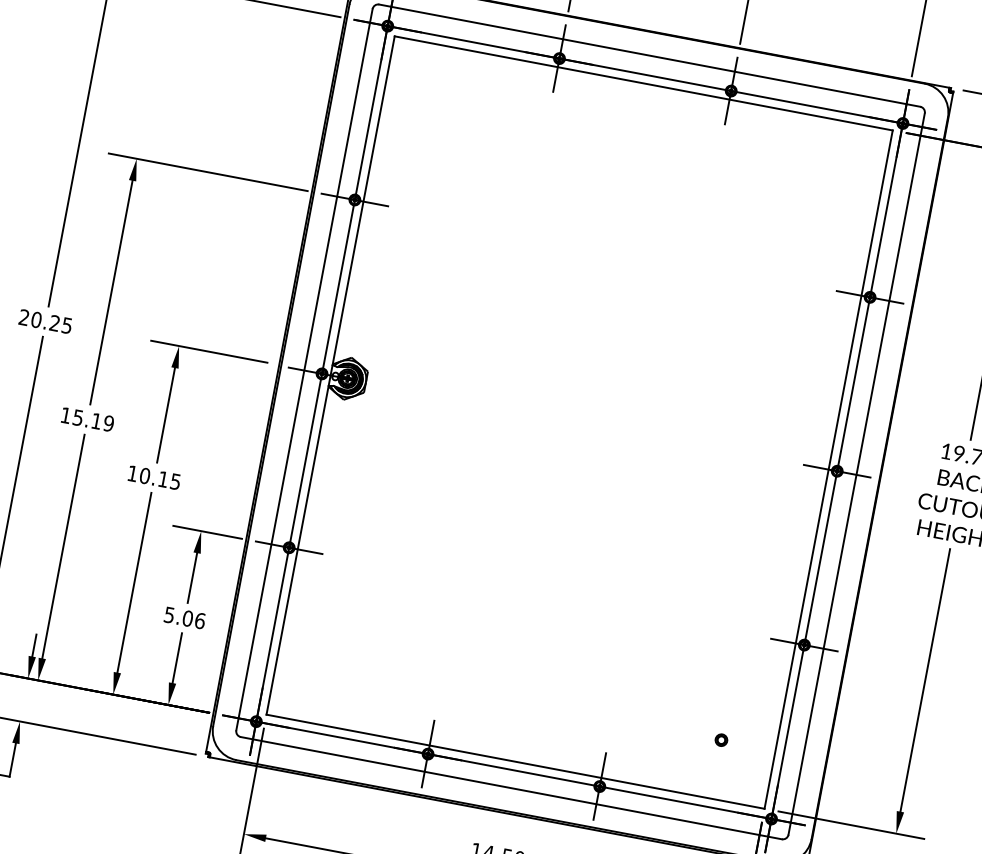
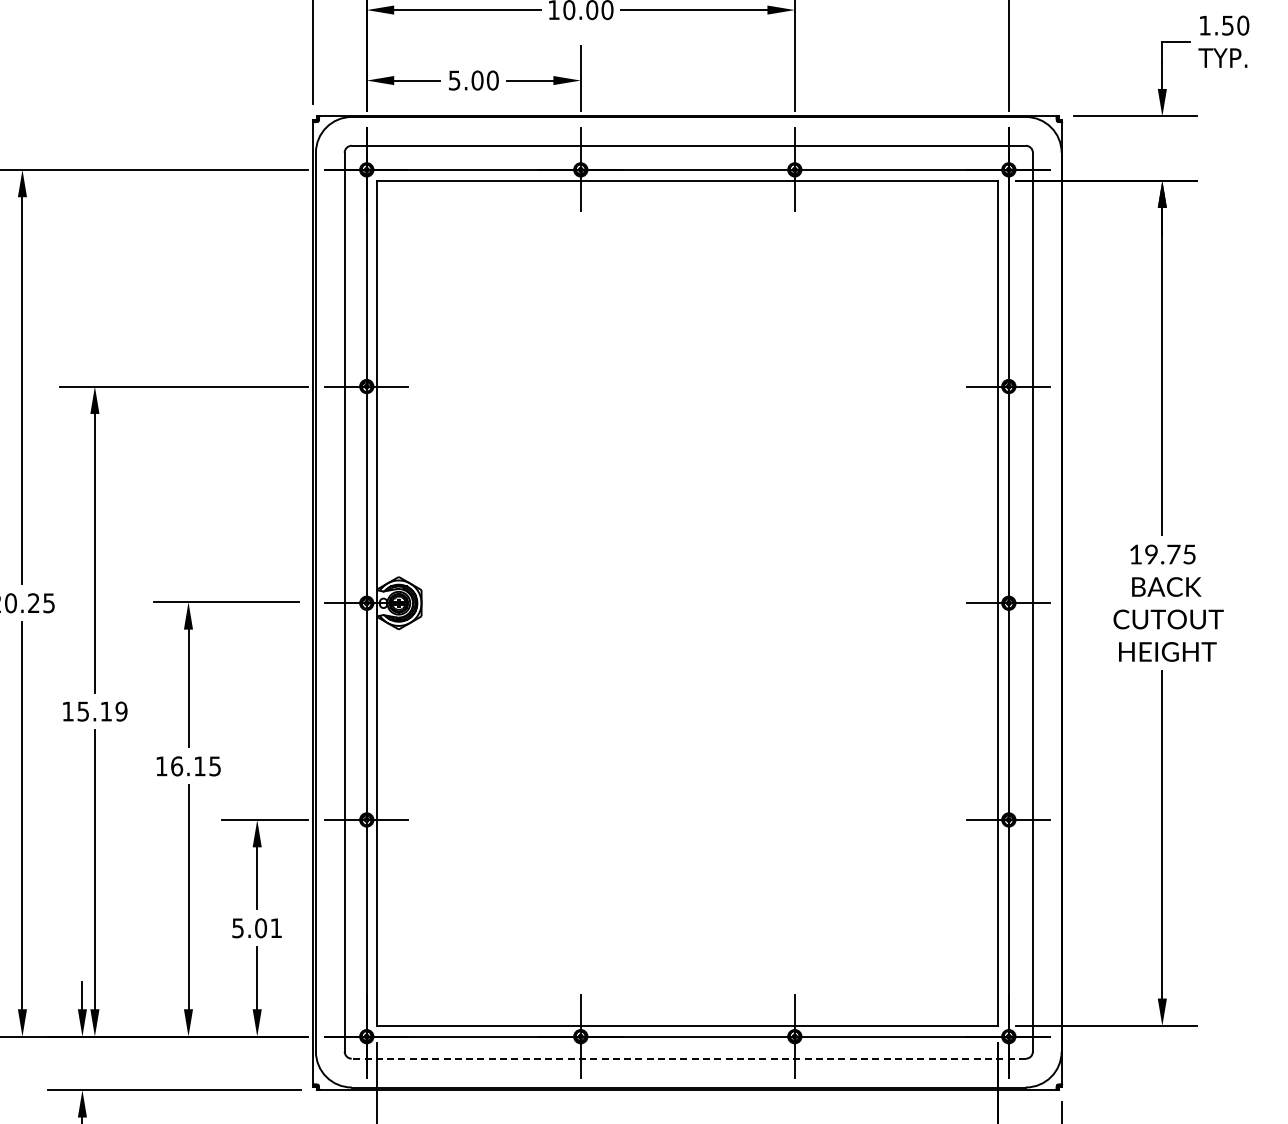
text: (145, 476) -> (177, 766), 10.15 -> 16.15
text: (200, 621) -> (276, 928), 5.06 -> 5.01
part: (721, 740) -> (930, 953), removed
line: (511, 787) -> (688, 1058), solid -> dashed

